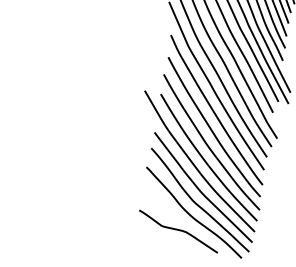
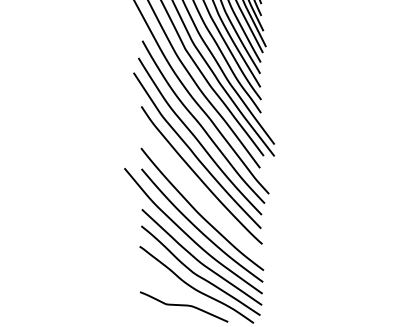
curve: (211, 127) -> (199, 194), removed

